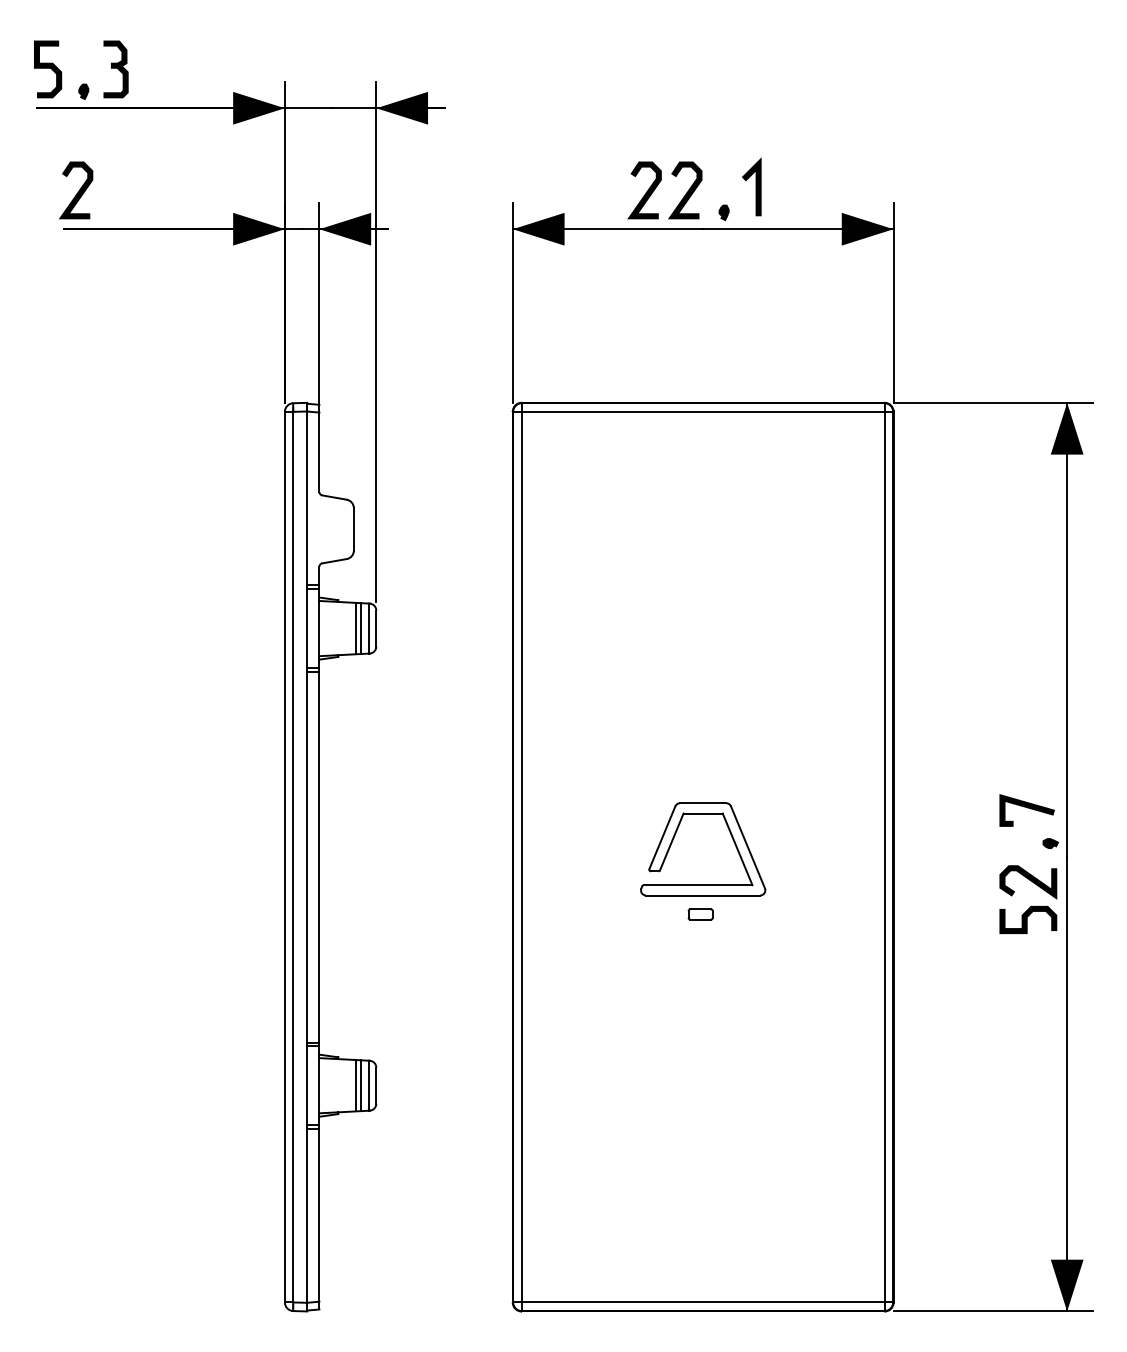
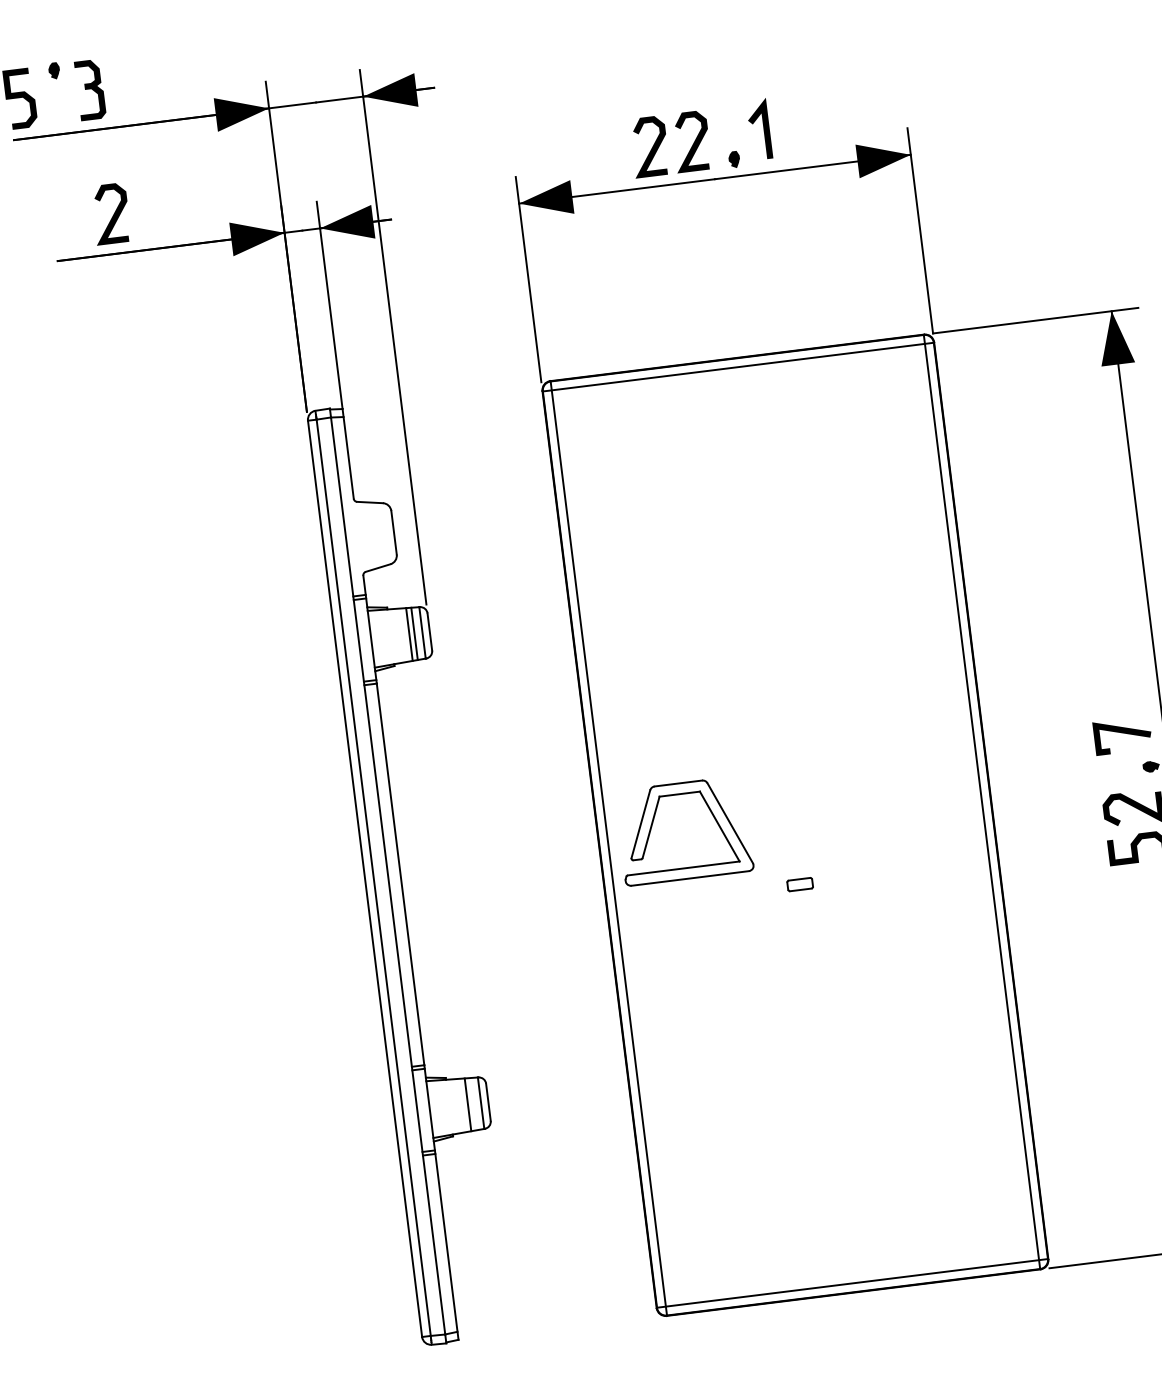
part: (83, 91) -> (53, 70), moved
curve: (78, 190) -> (113, 213), moved
part: (730, 835) -> (710, 813), moved
line: (361, 1085) -> (473, 1103), removed

